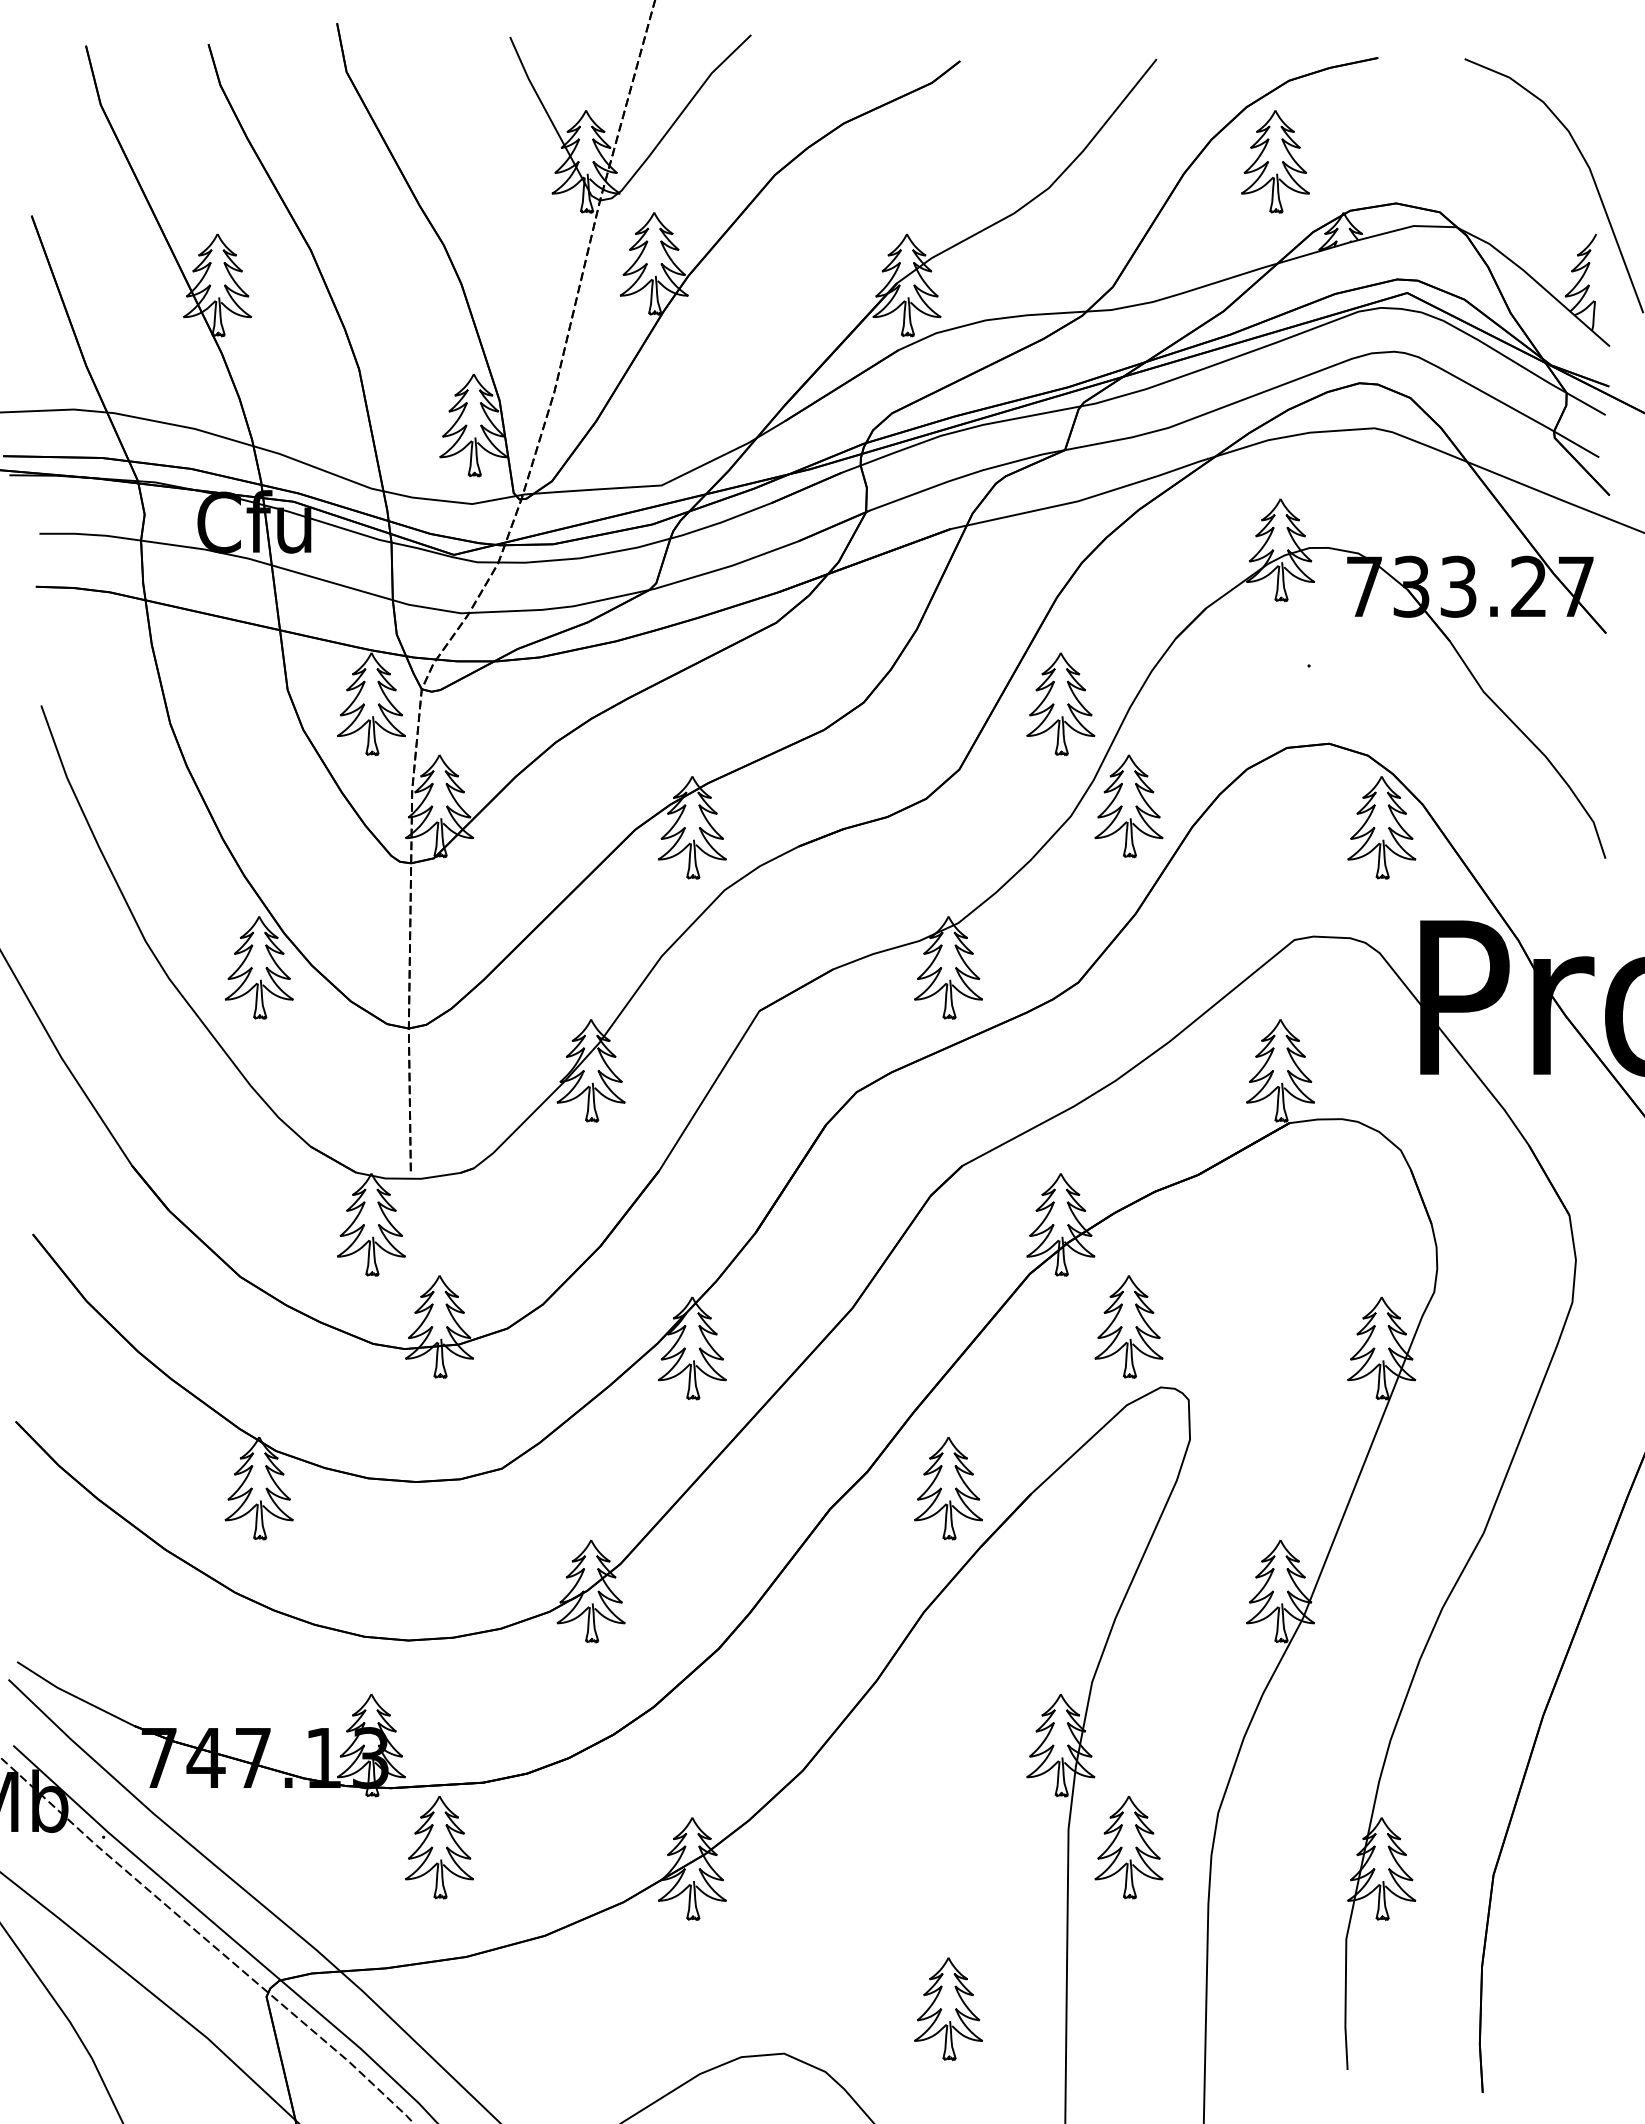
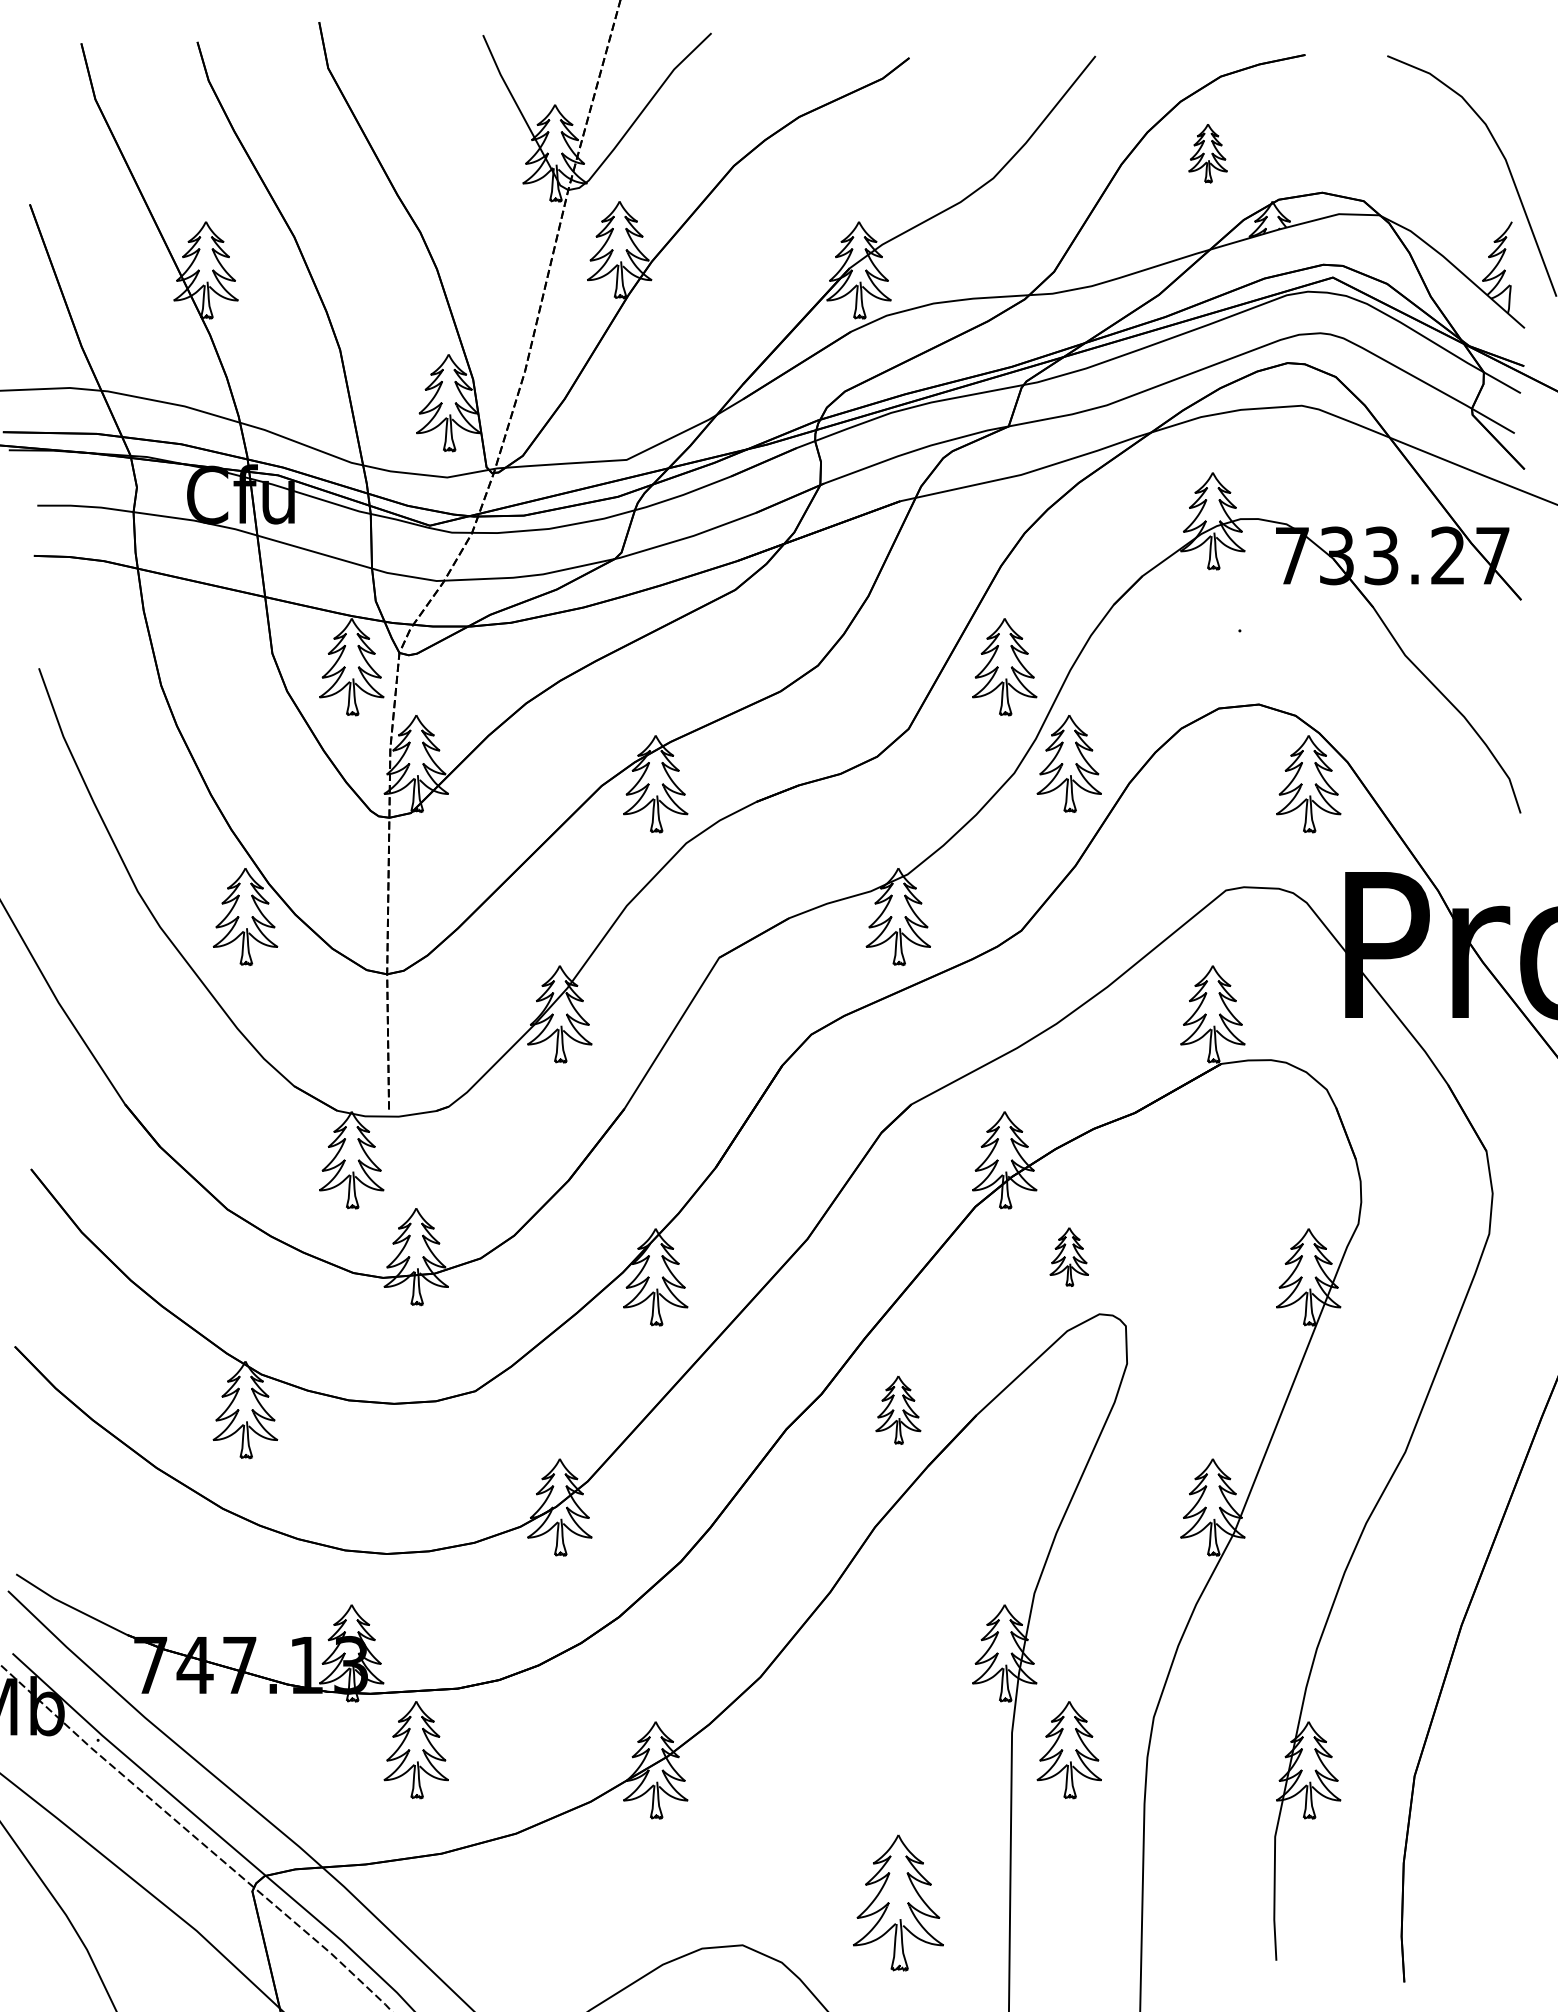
part: (1275, 161) -> (1208, 153), size x0.6
part: (1128, 1326) -> (1068, 1256), size x0.6
part: (948, 1488) -> (898, 1409), size x0.7
part: (948, 2008) -> (898, 1902), size x1.4

